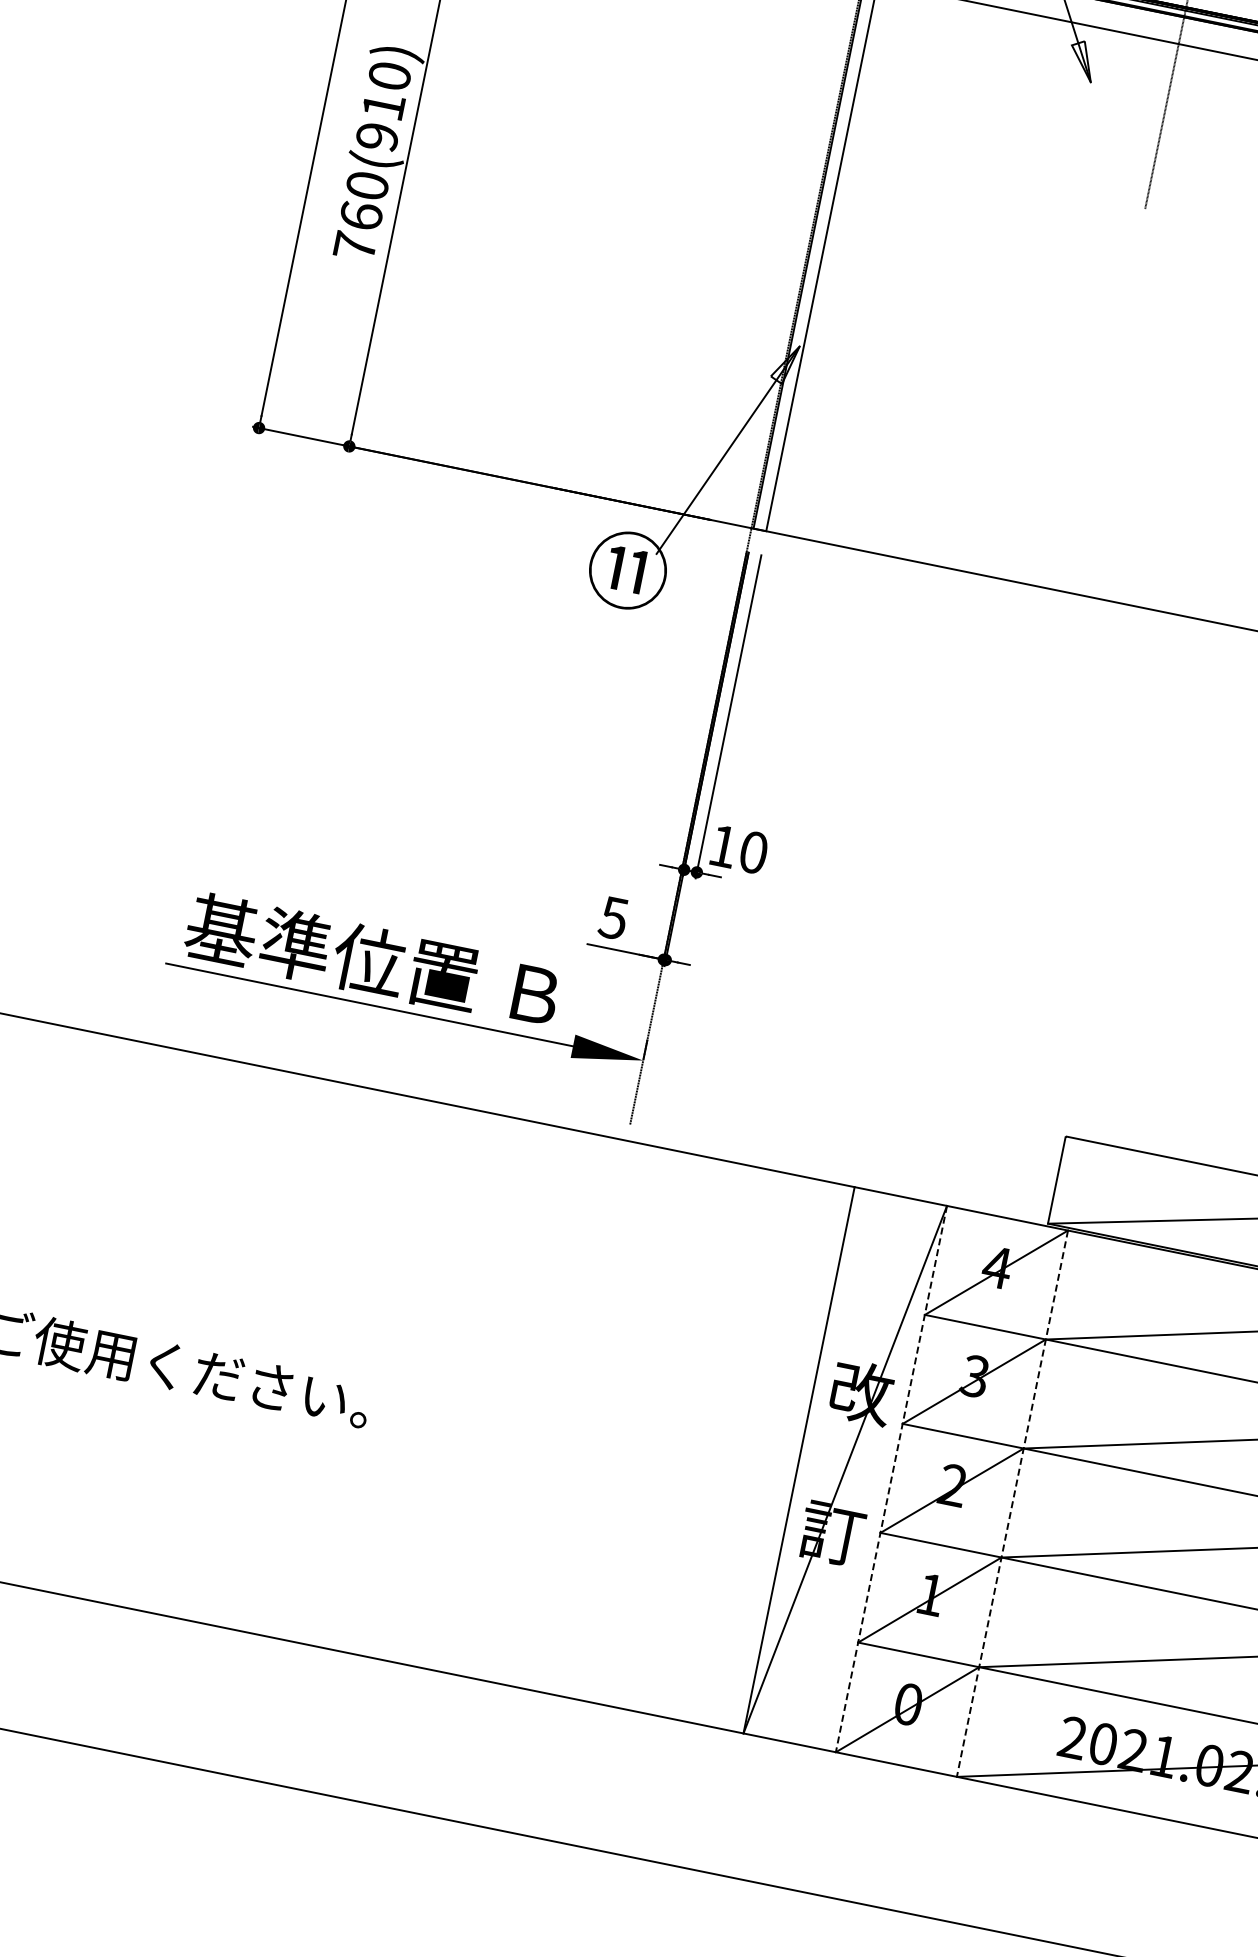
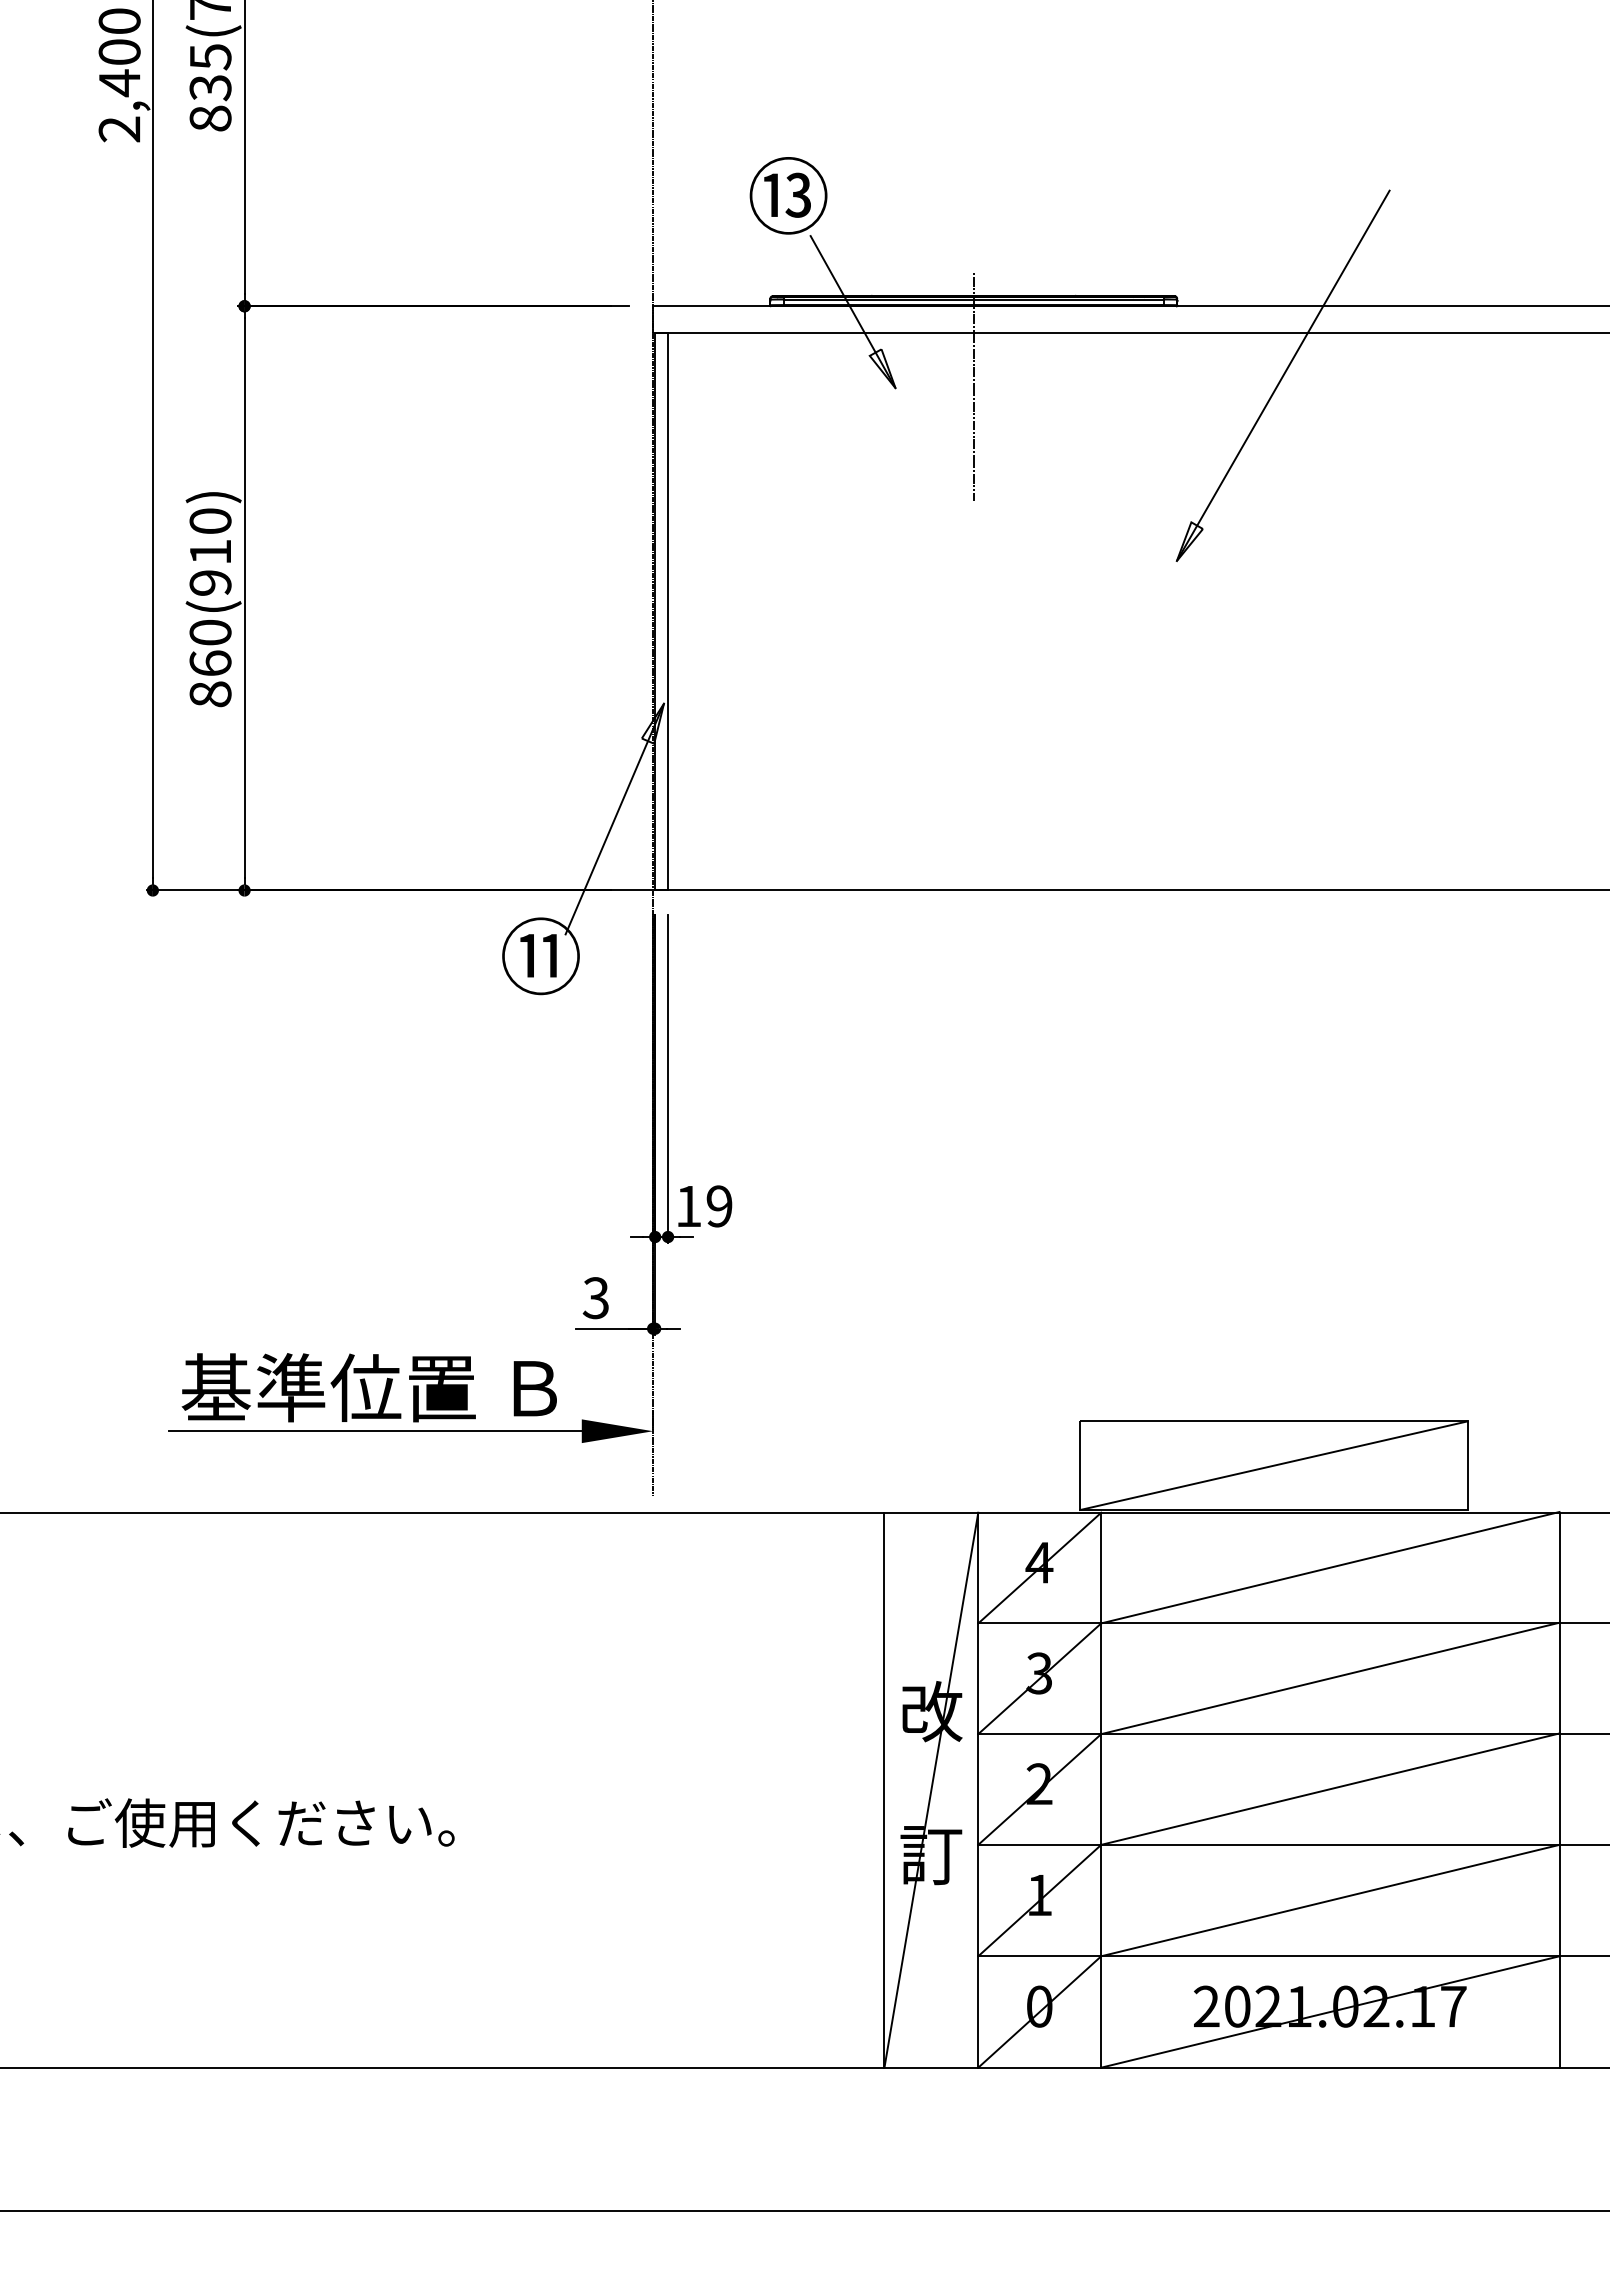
text: (355, 246) -> (210, 694), 760(910) -> 860(910)
text: (753, 852) -> (719, 1206), 10 -> 19
text: (613, 917) -> (595, 1297), 5 -> 3
line: (891, 1479) -> (978, 1790), dashed -> solid
line: (1012, 1504) -> (1101, 1790), dashed -> solid

